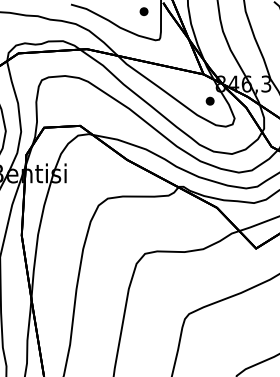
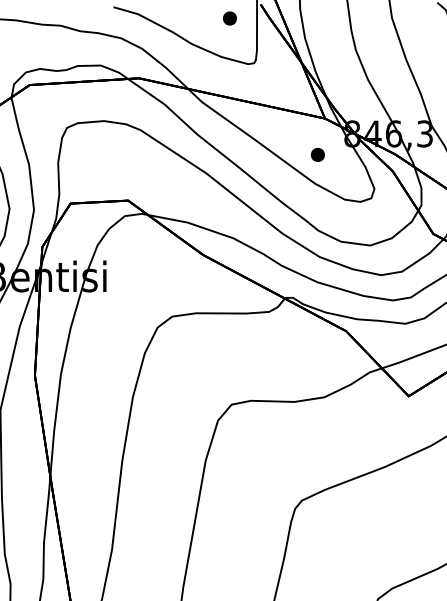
part: (209, 100) -> (316, 153), moved

